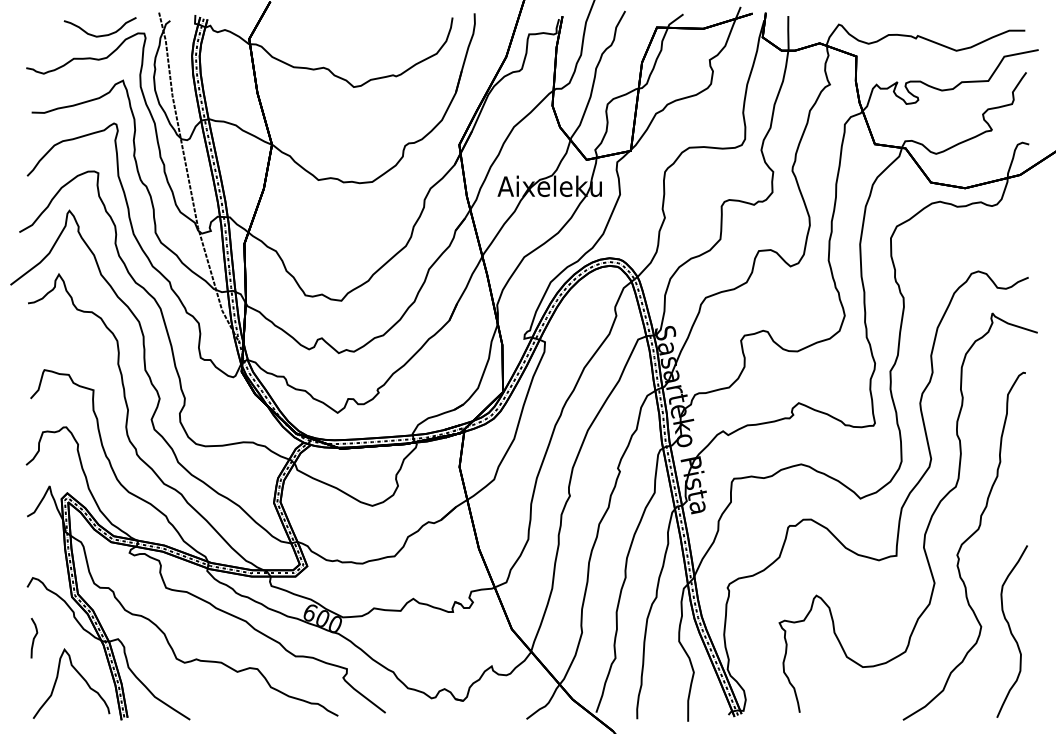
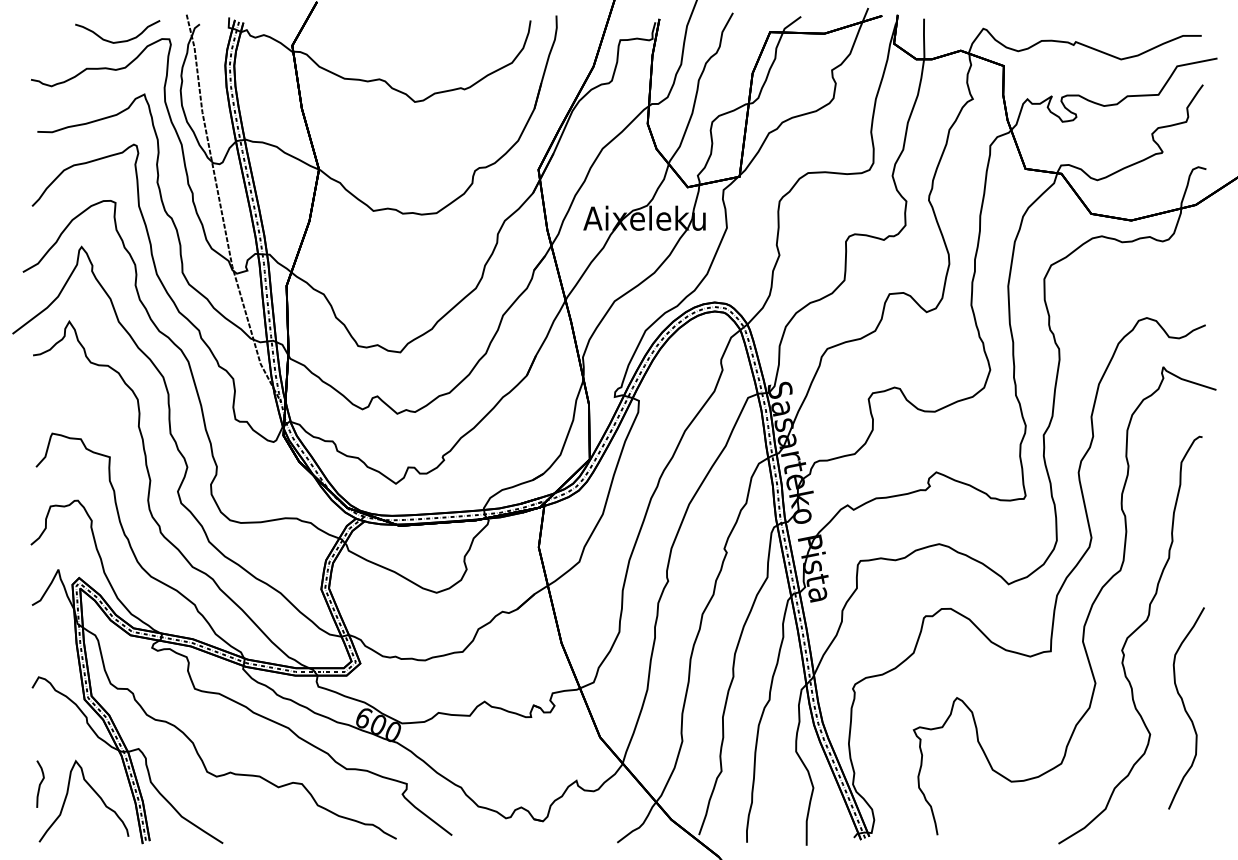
curve: (1011, 631) -> (1185, 708), moved
curve: (34, 638) -> (40, 784), moved

